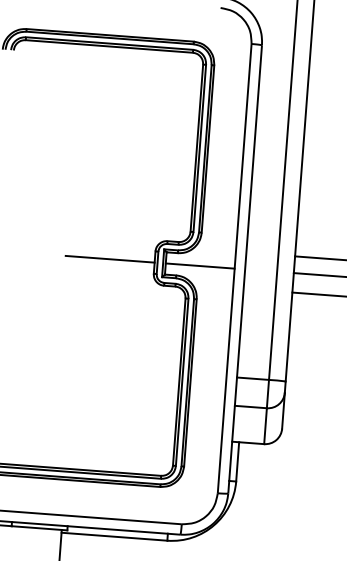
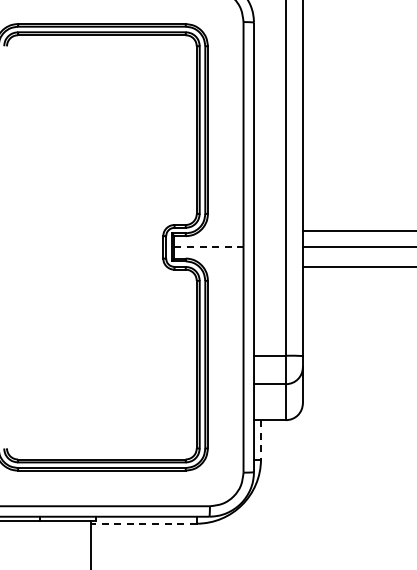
line: (109, 259) -> (118, 247), removed
line: (199, 266) -> (208, 247), solid -> dashed
line: (237, 461) -> (260, 439), solid -> dashed
line: (114, 536) -> (143, 523), solid -> dashed

